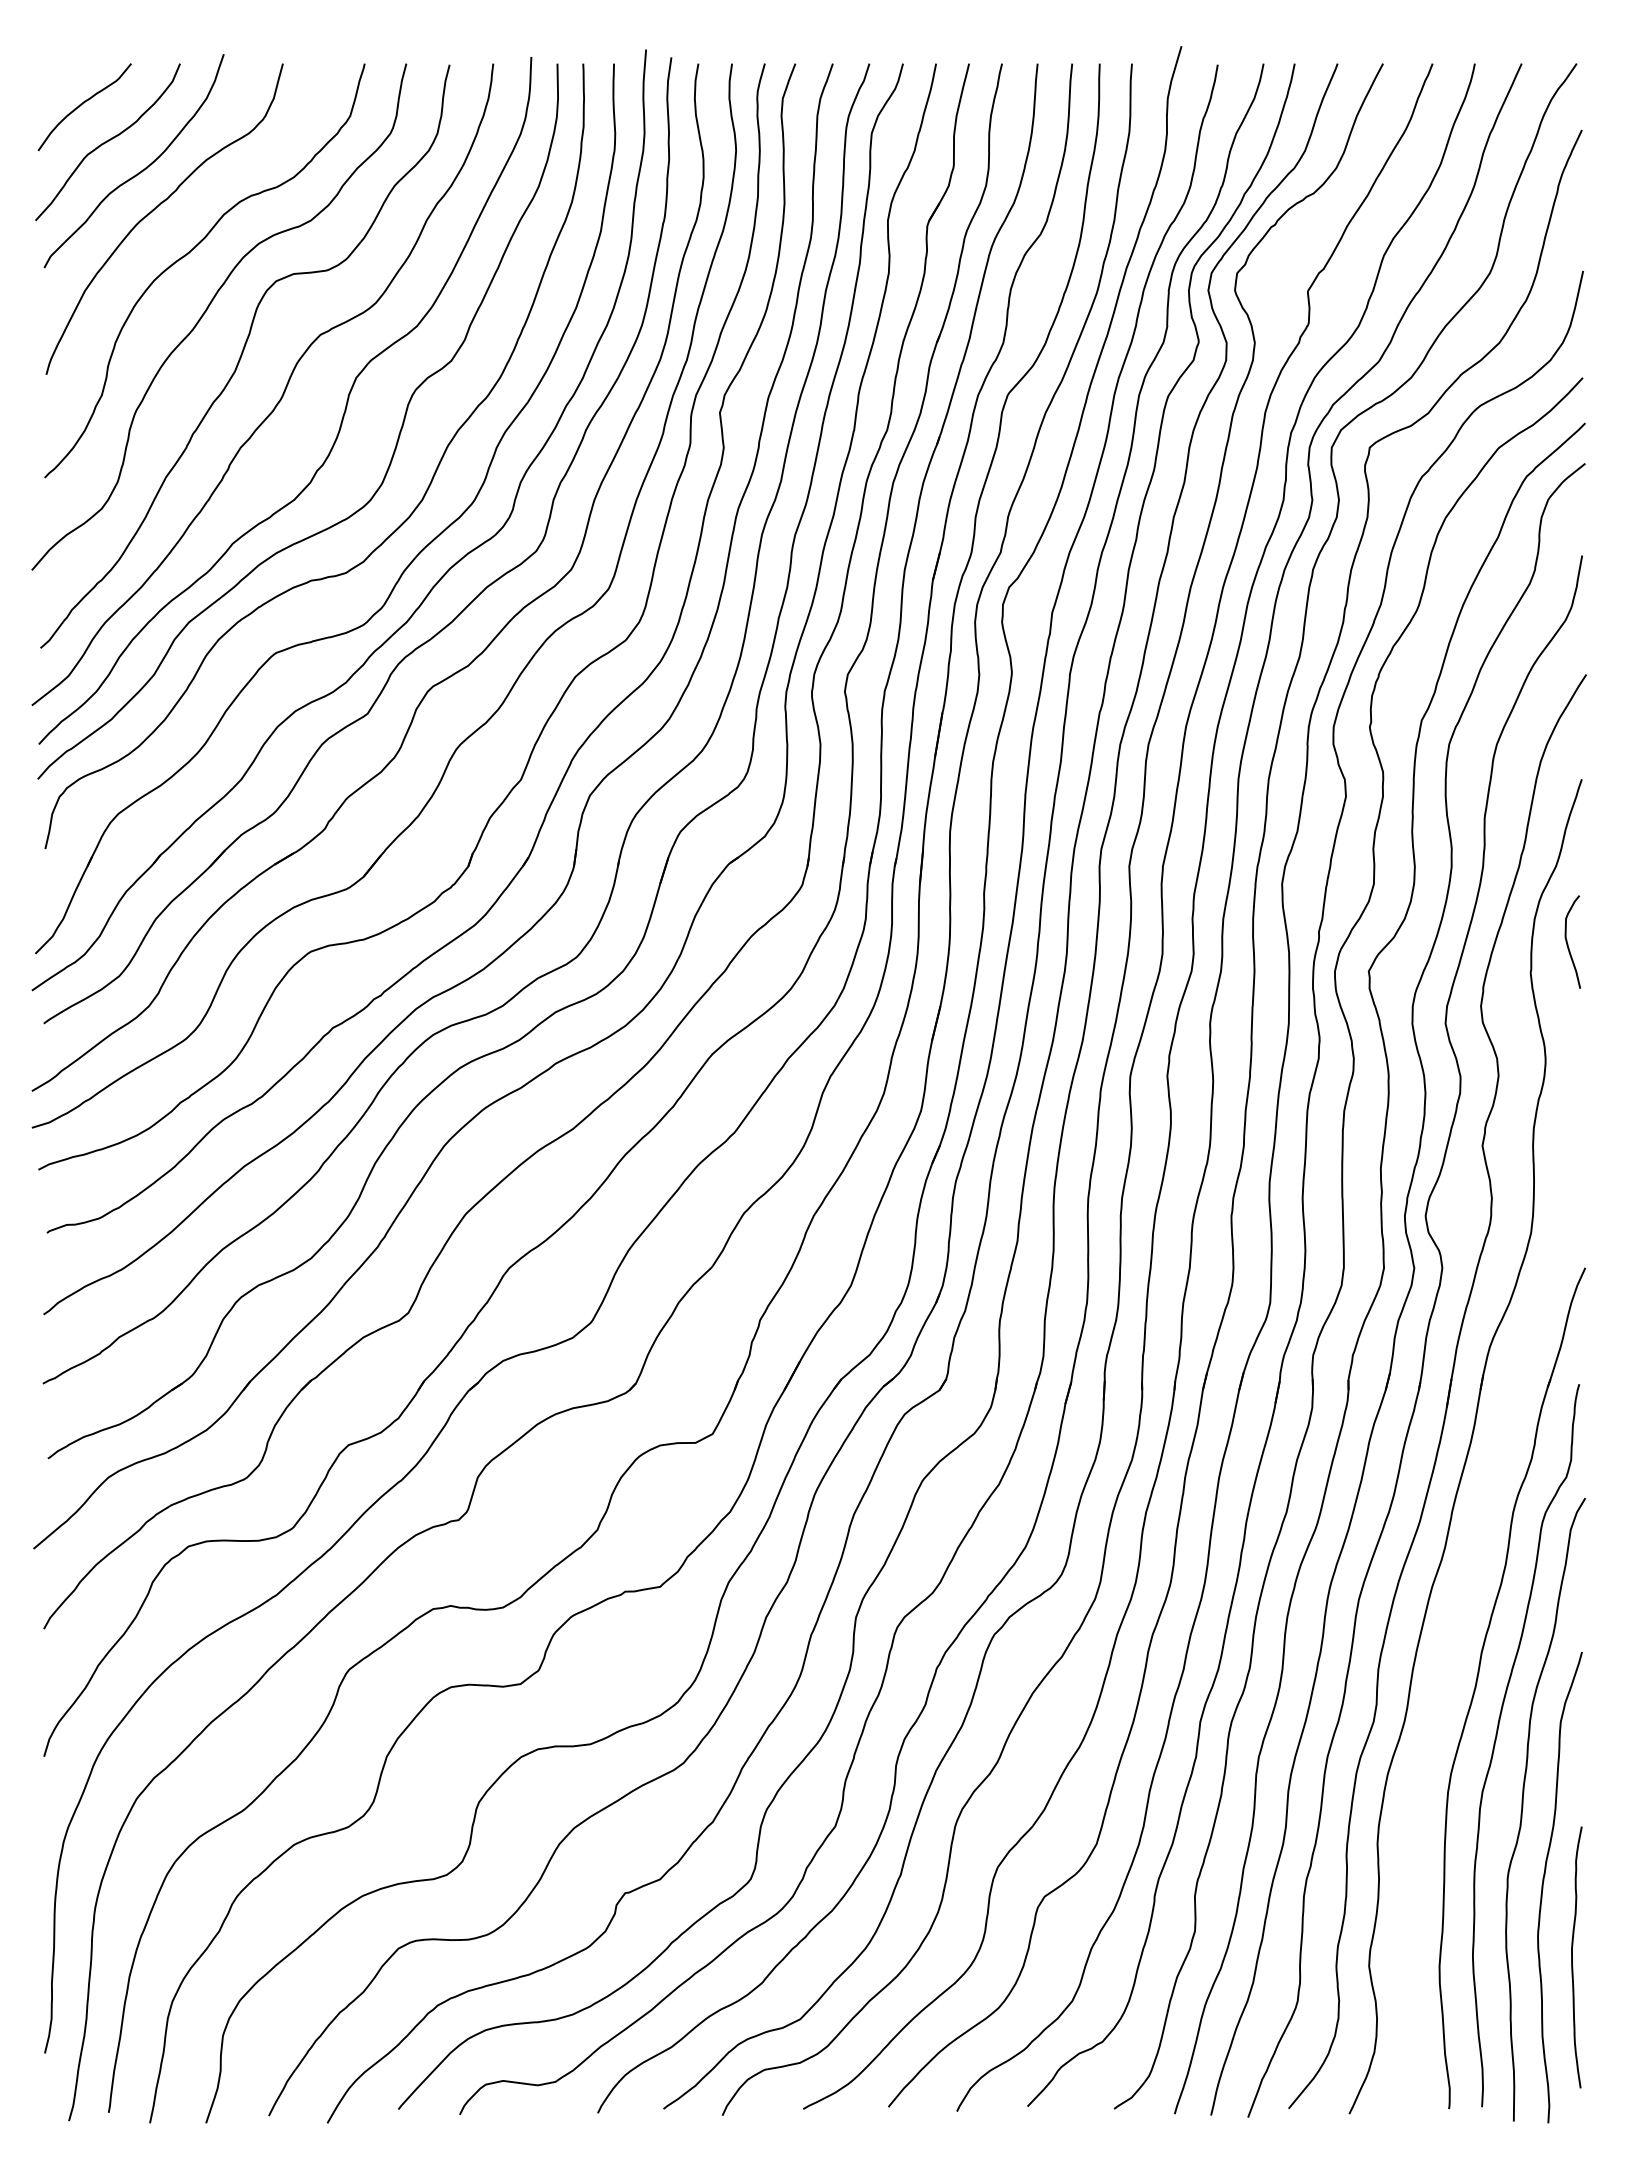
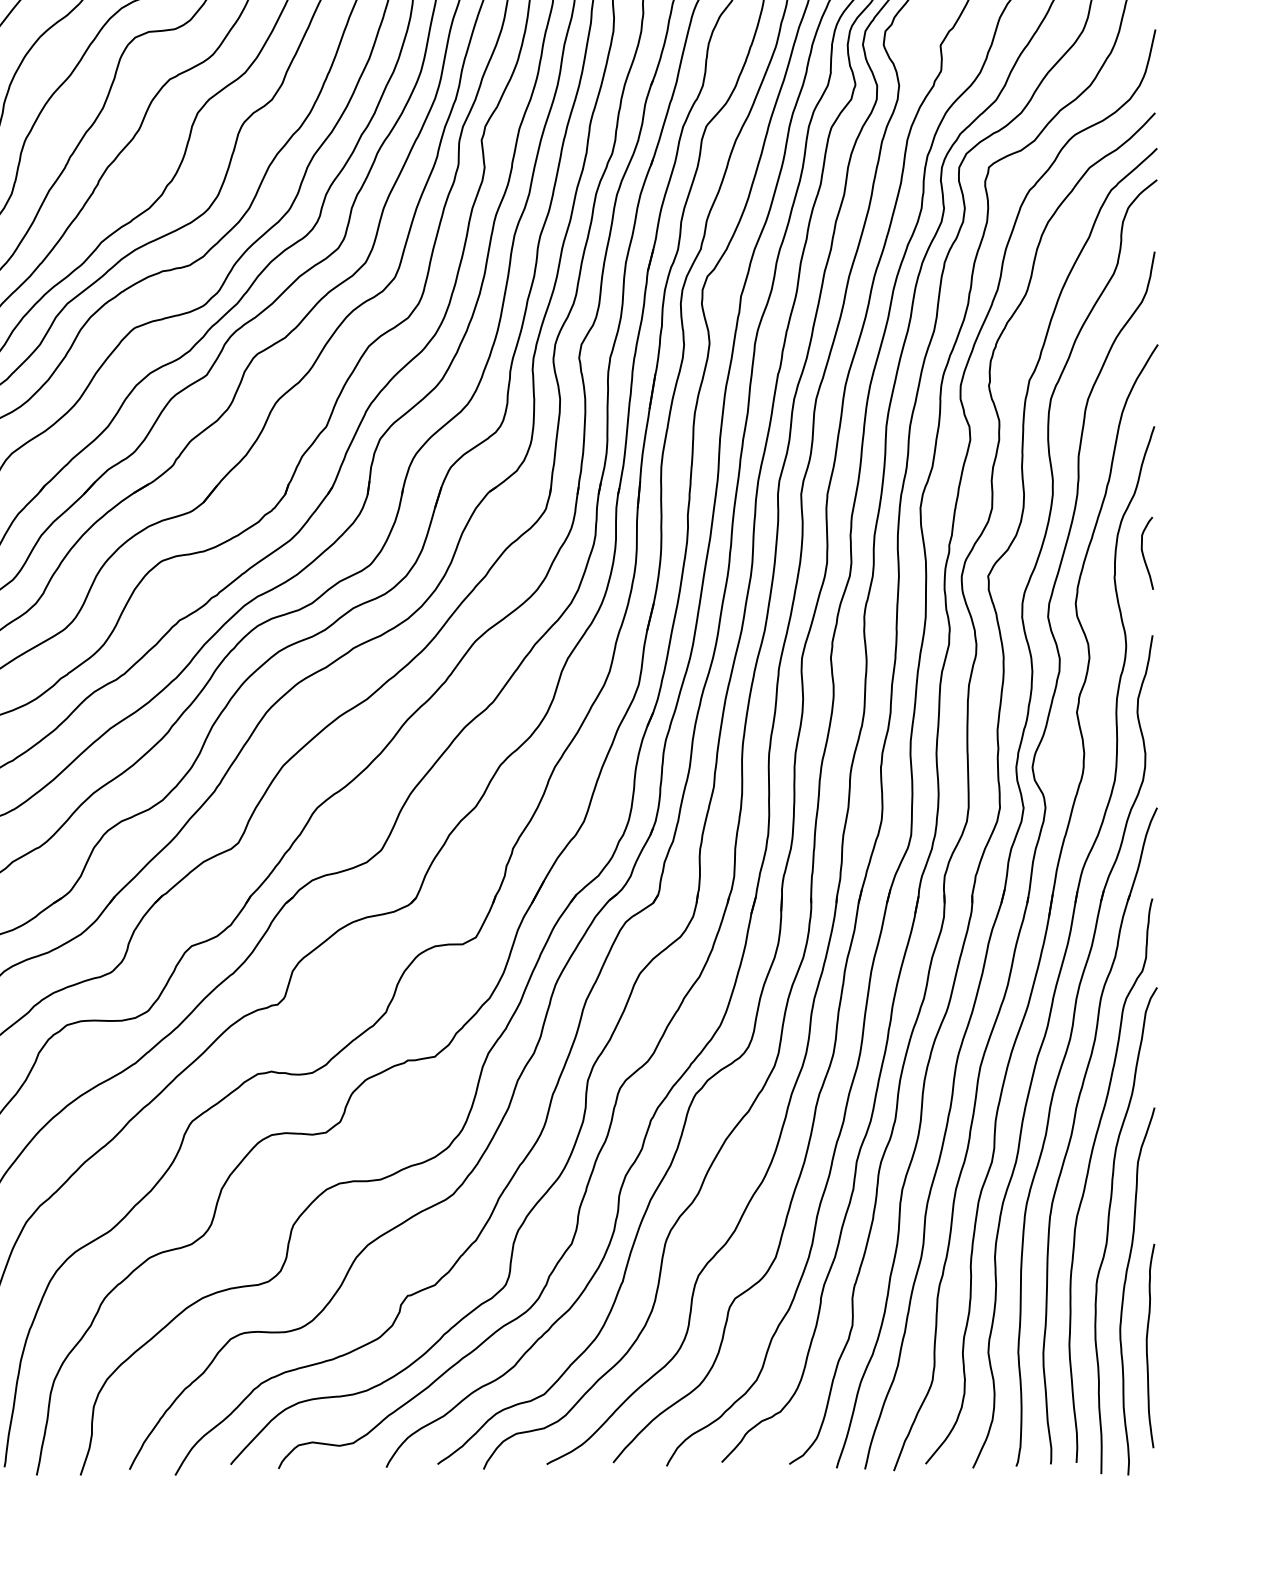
part: (1472, 1573) -> (1069, 1046), added

